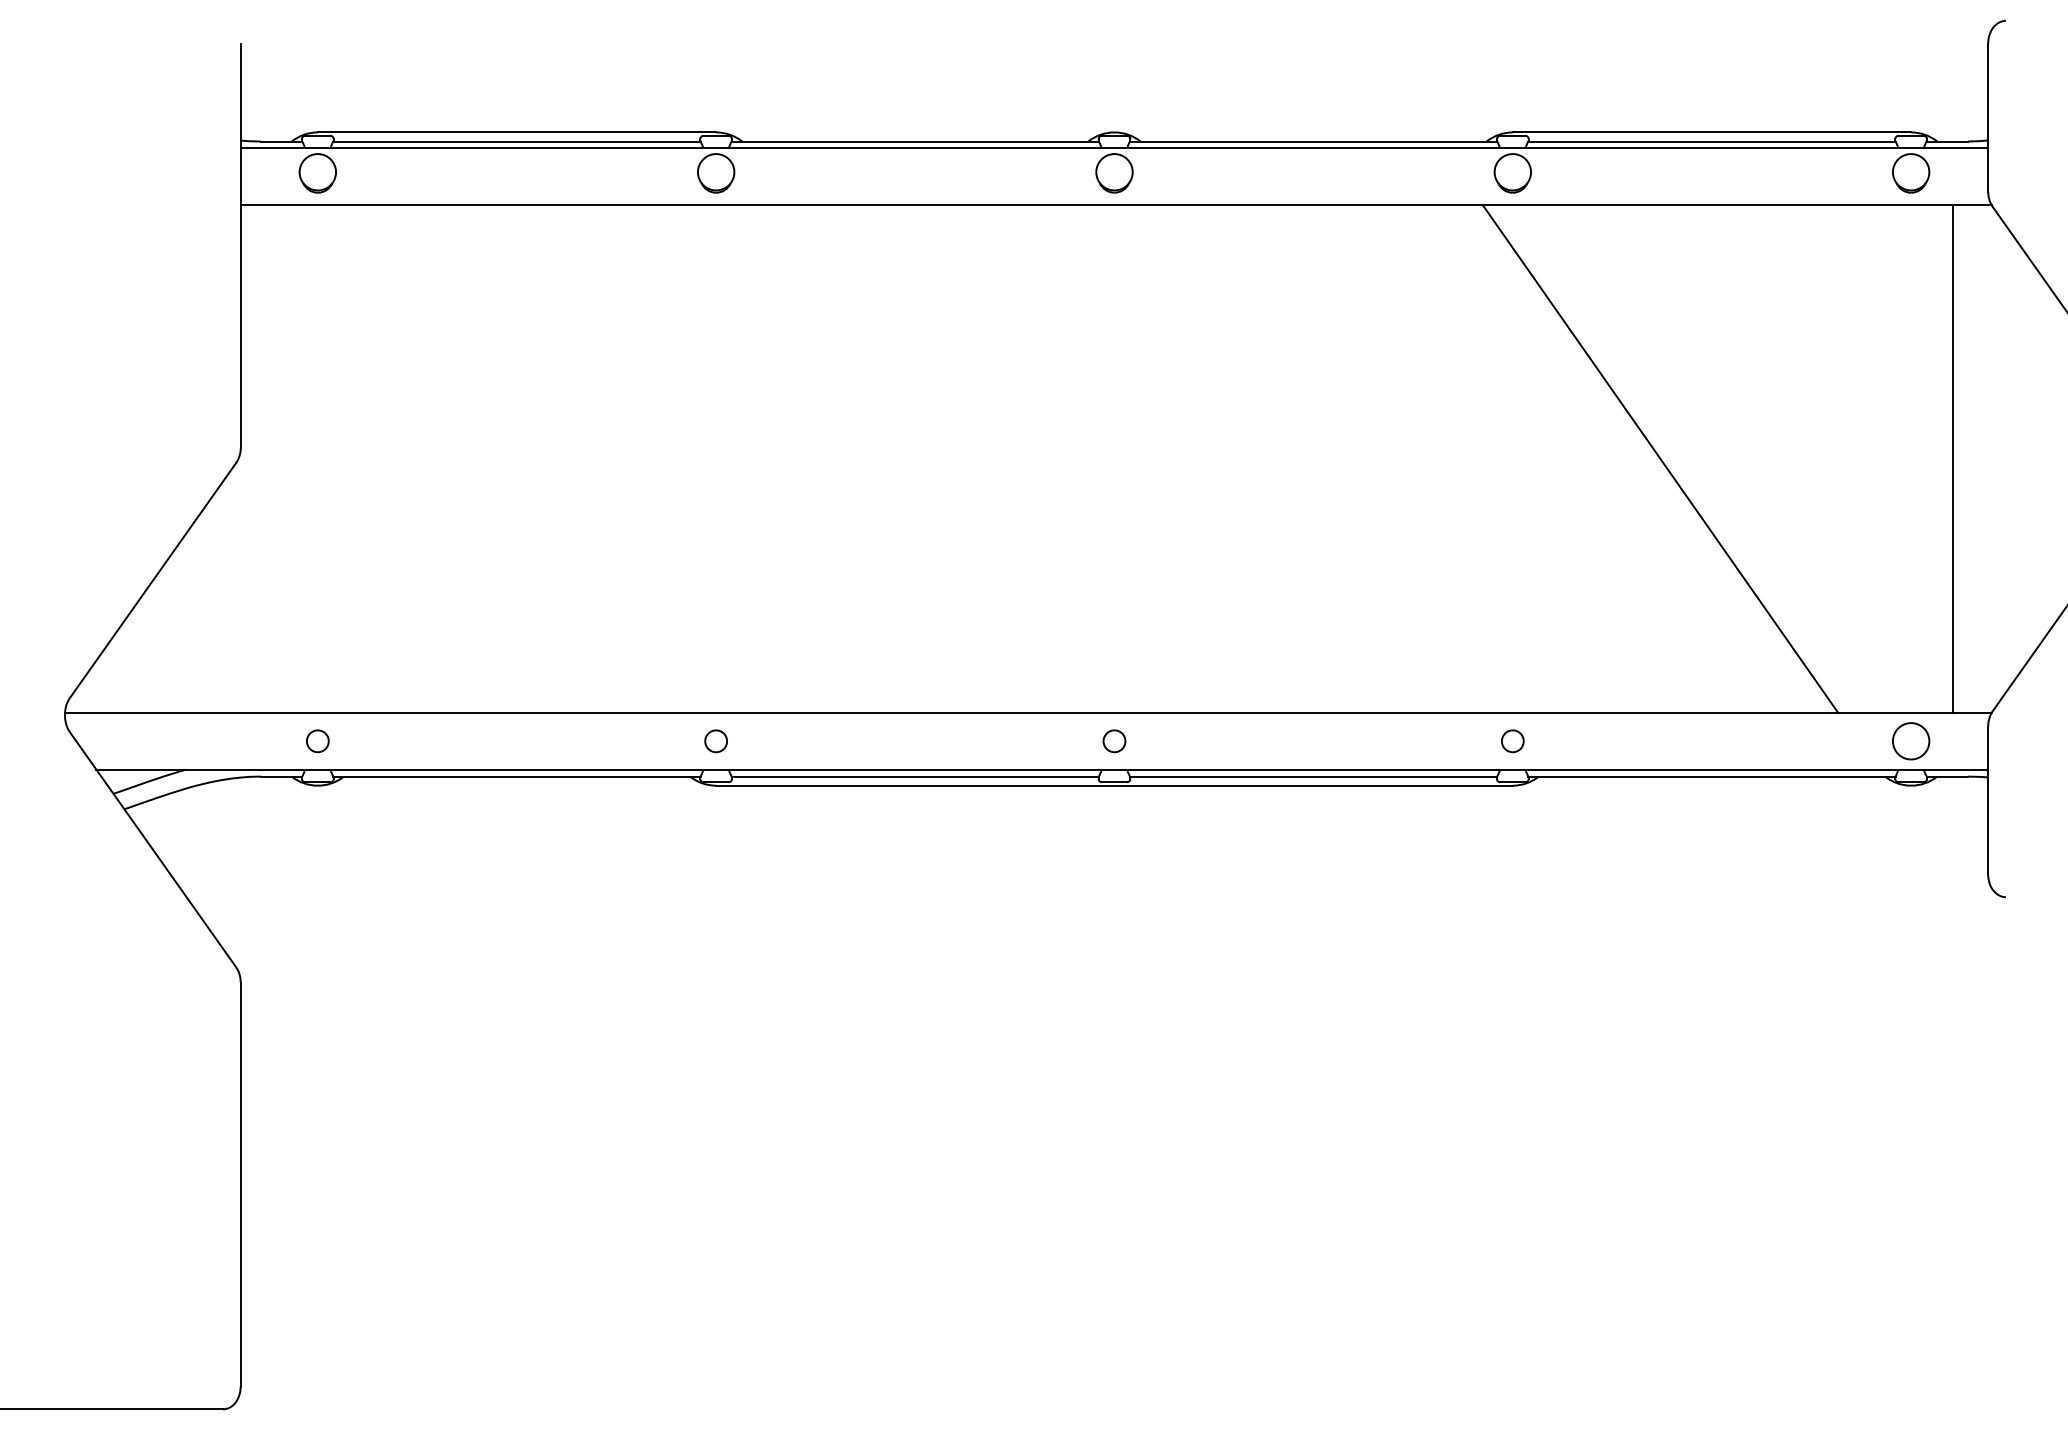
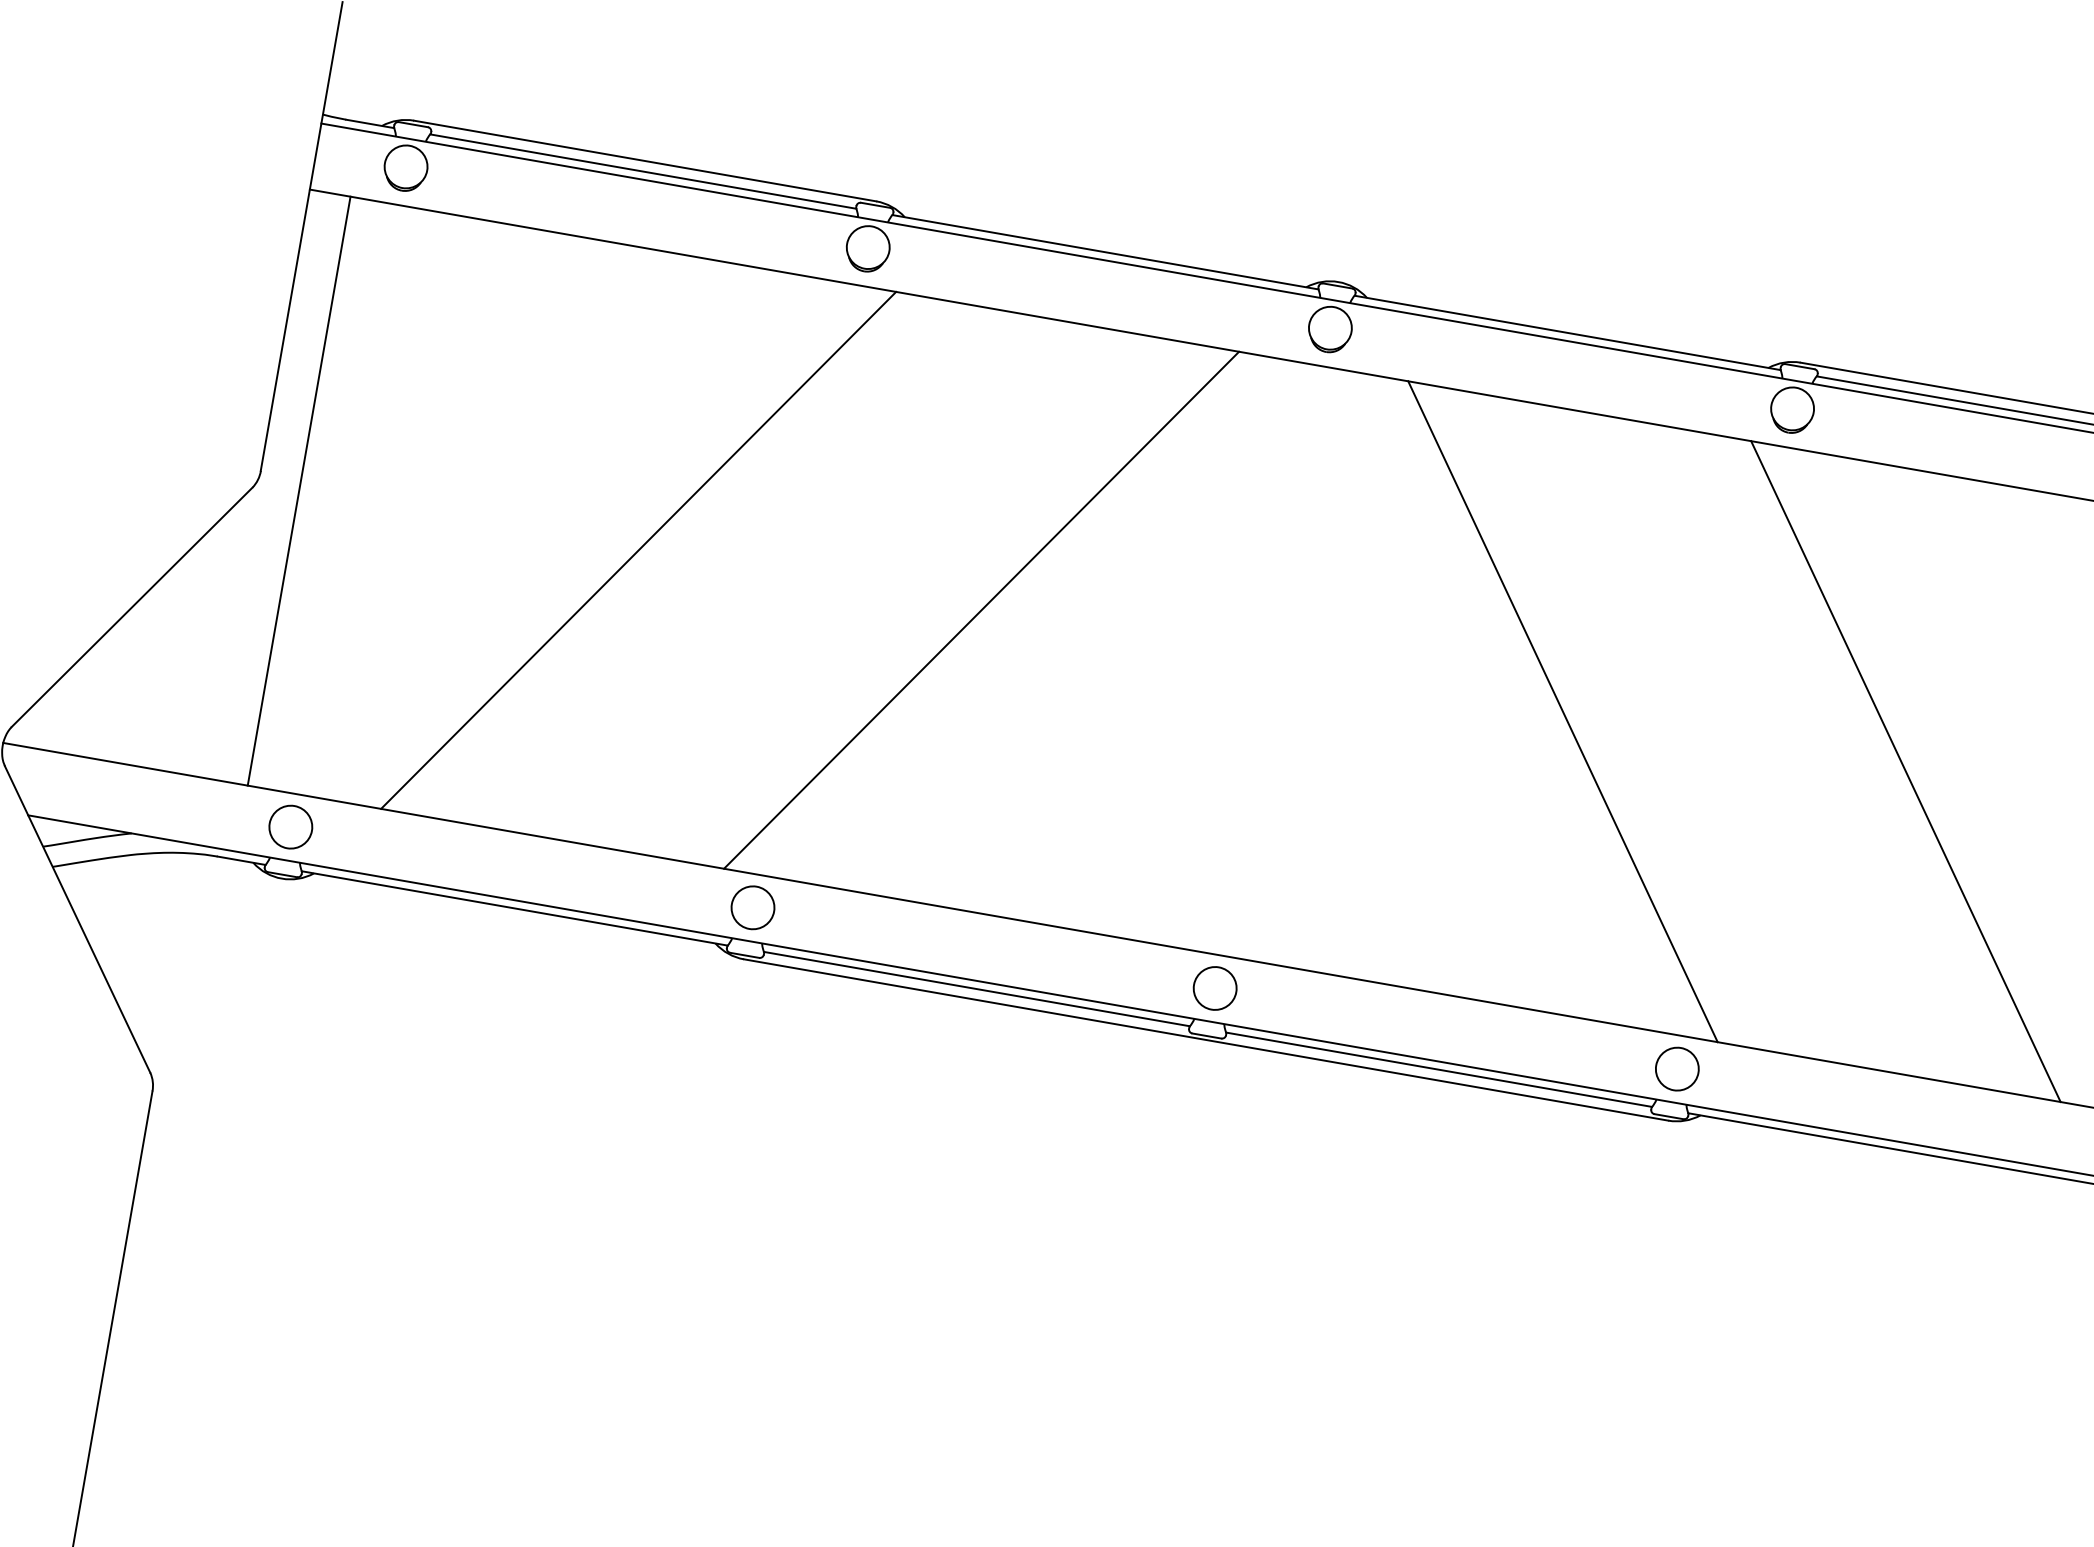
line: (275, 458) -> (298, 490), added
line: (567, 458) -> (637, 549), added
line: (863, 458) -> (981, 609), added
line: (1364, 458) -> (1562, 710), added
circle: (317, 741) -> (290, 827), size x1.67
circle: (715, 741) -> (752, 907), size x1.67
circle: (1114, 741) -> (1215, 988), size x1.67
circle: (1512, 741) -> (1676, 1069), size x1.67

